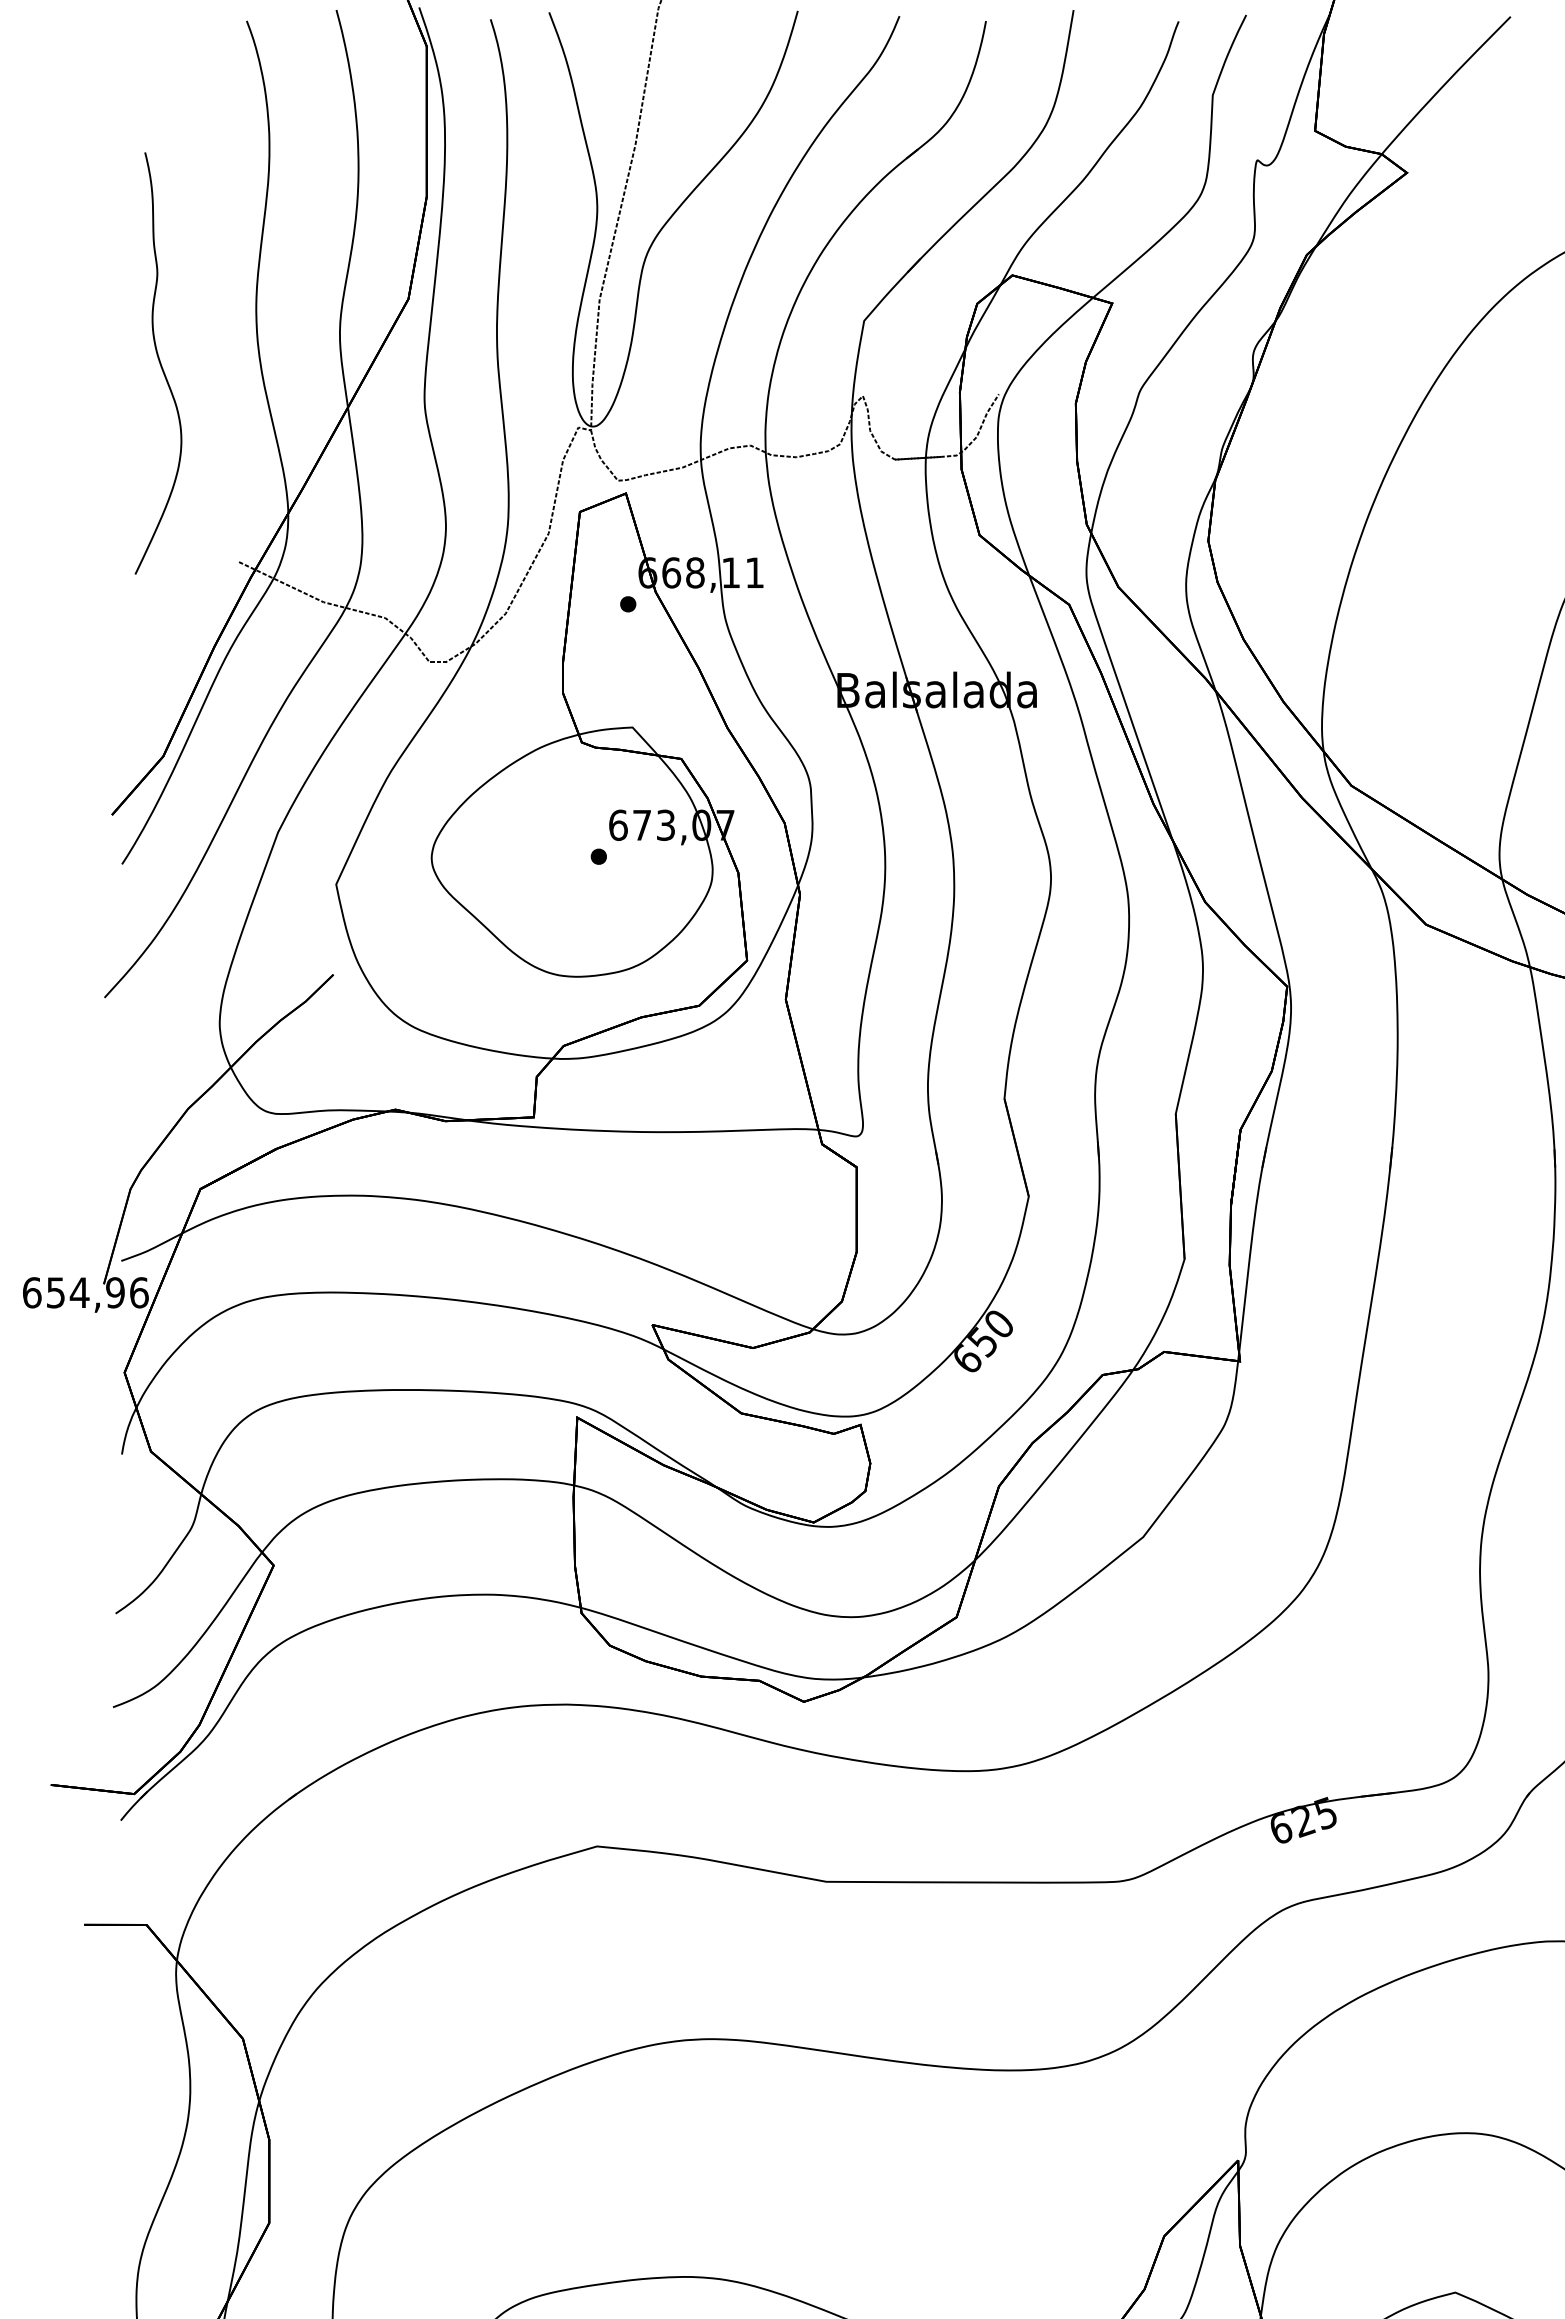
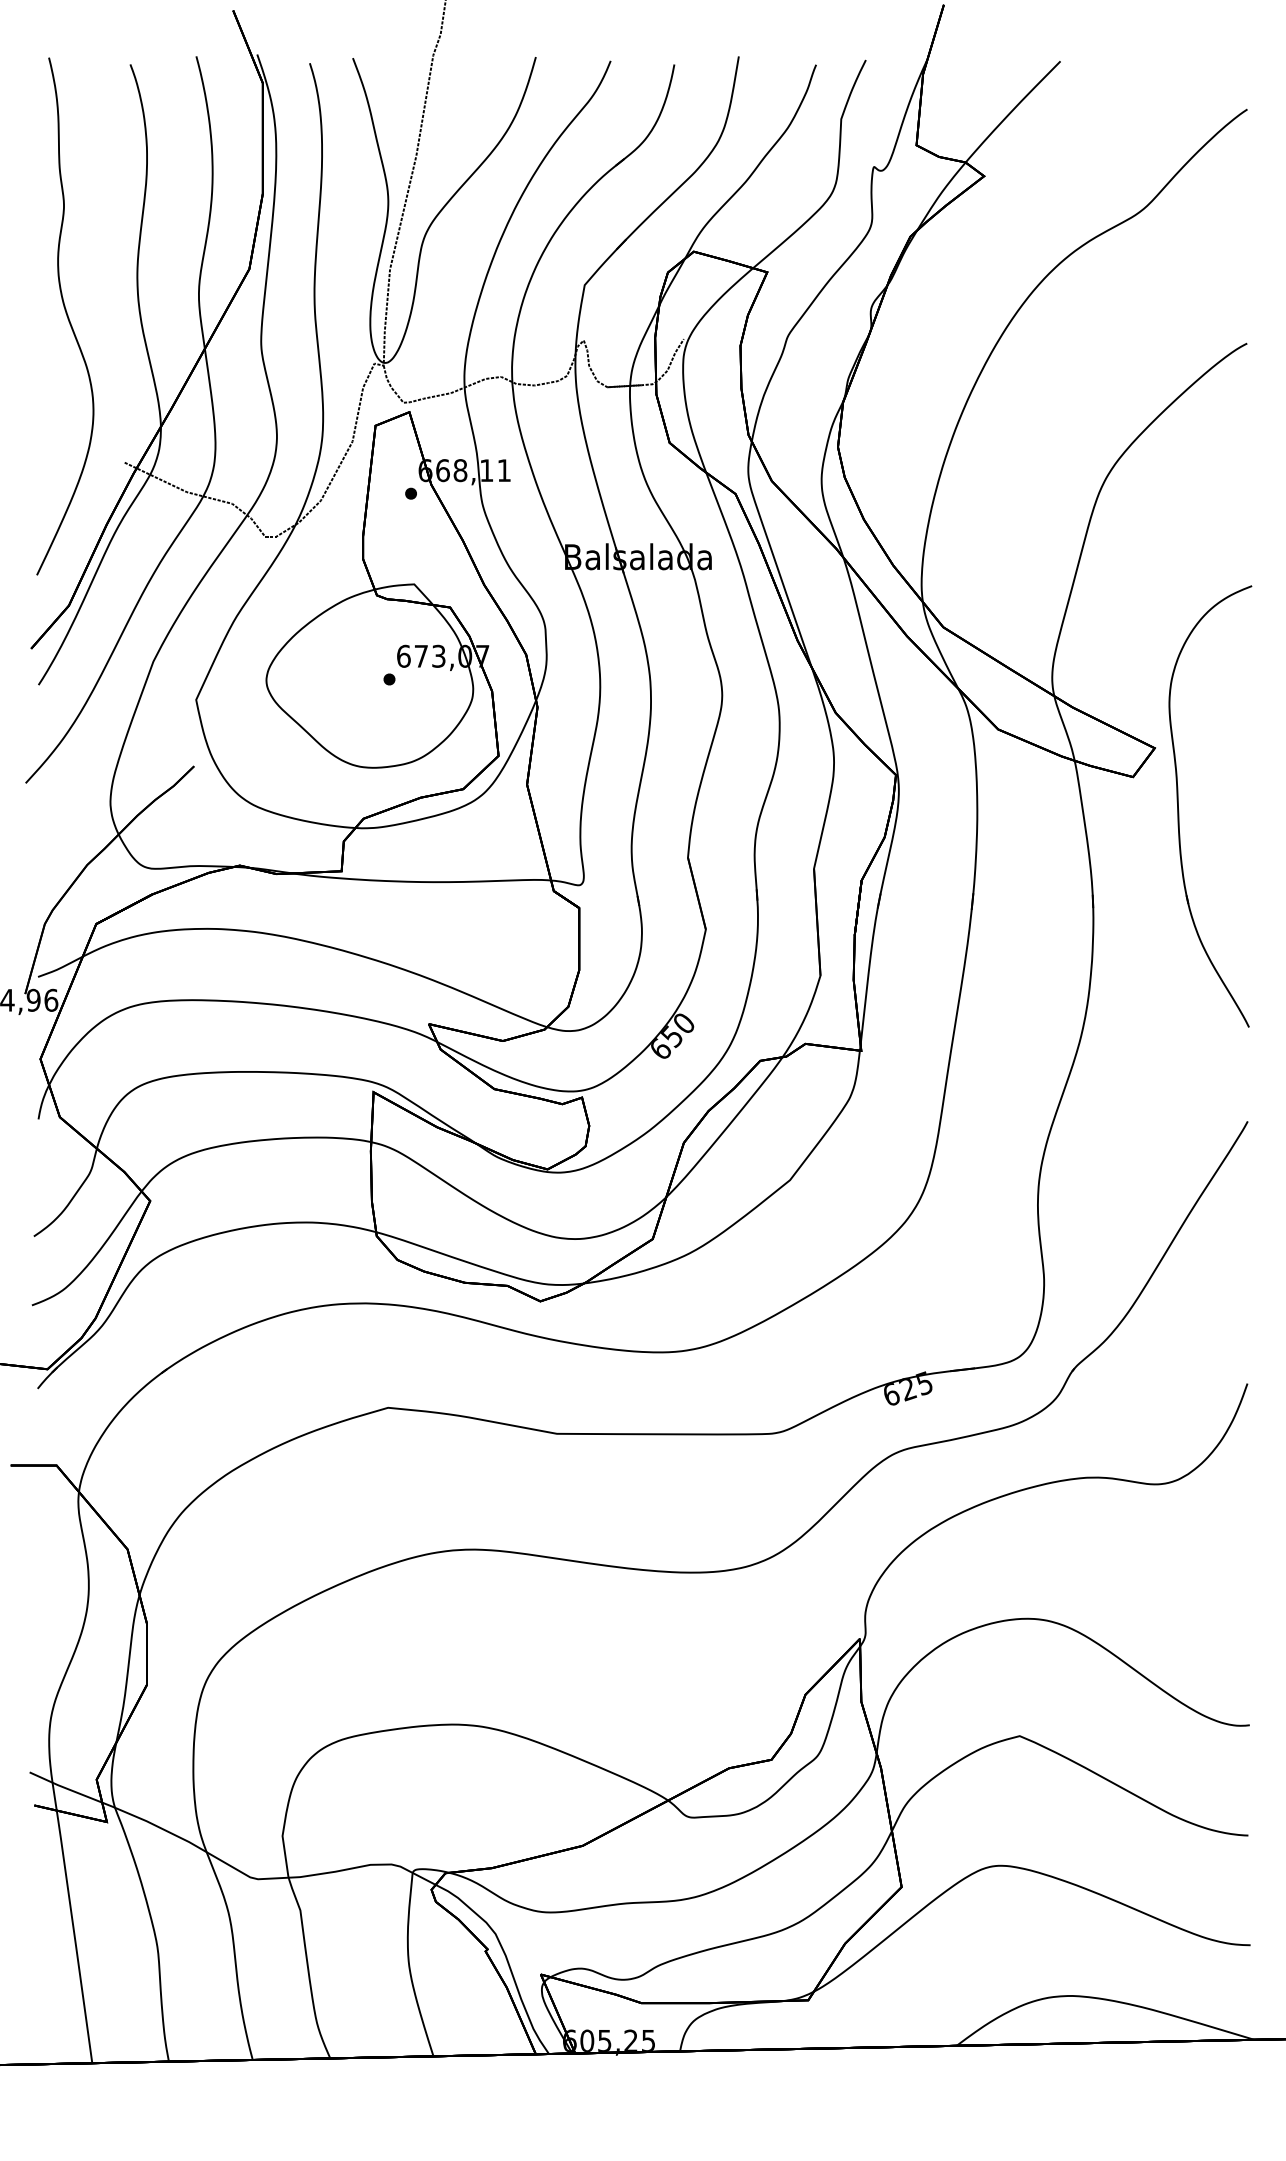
part: (158, 363) -> (65, 316), size x1.67

